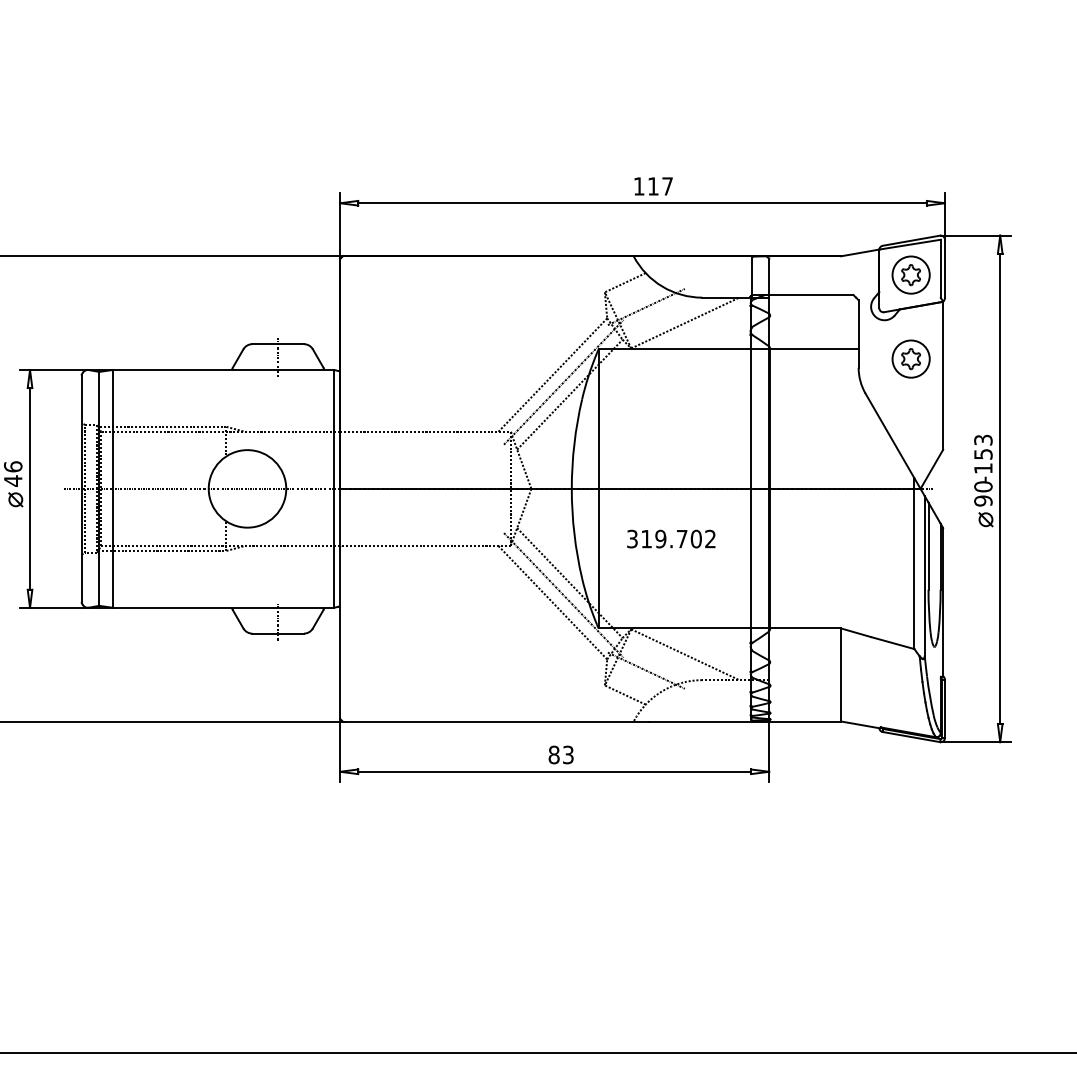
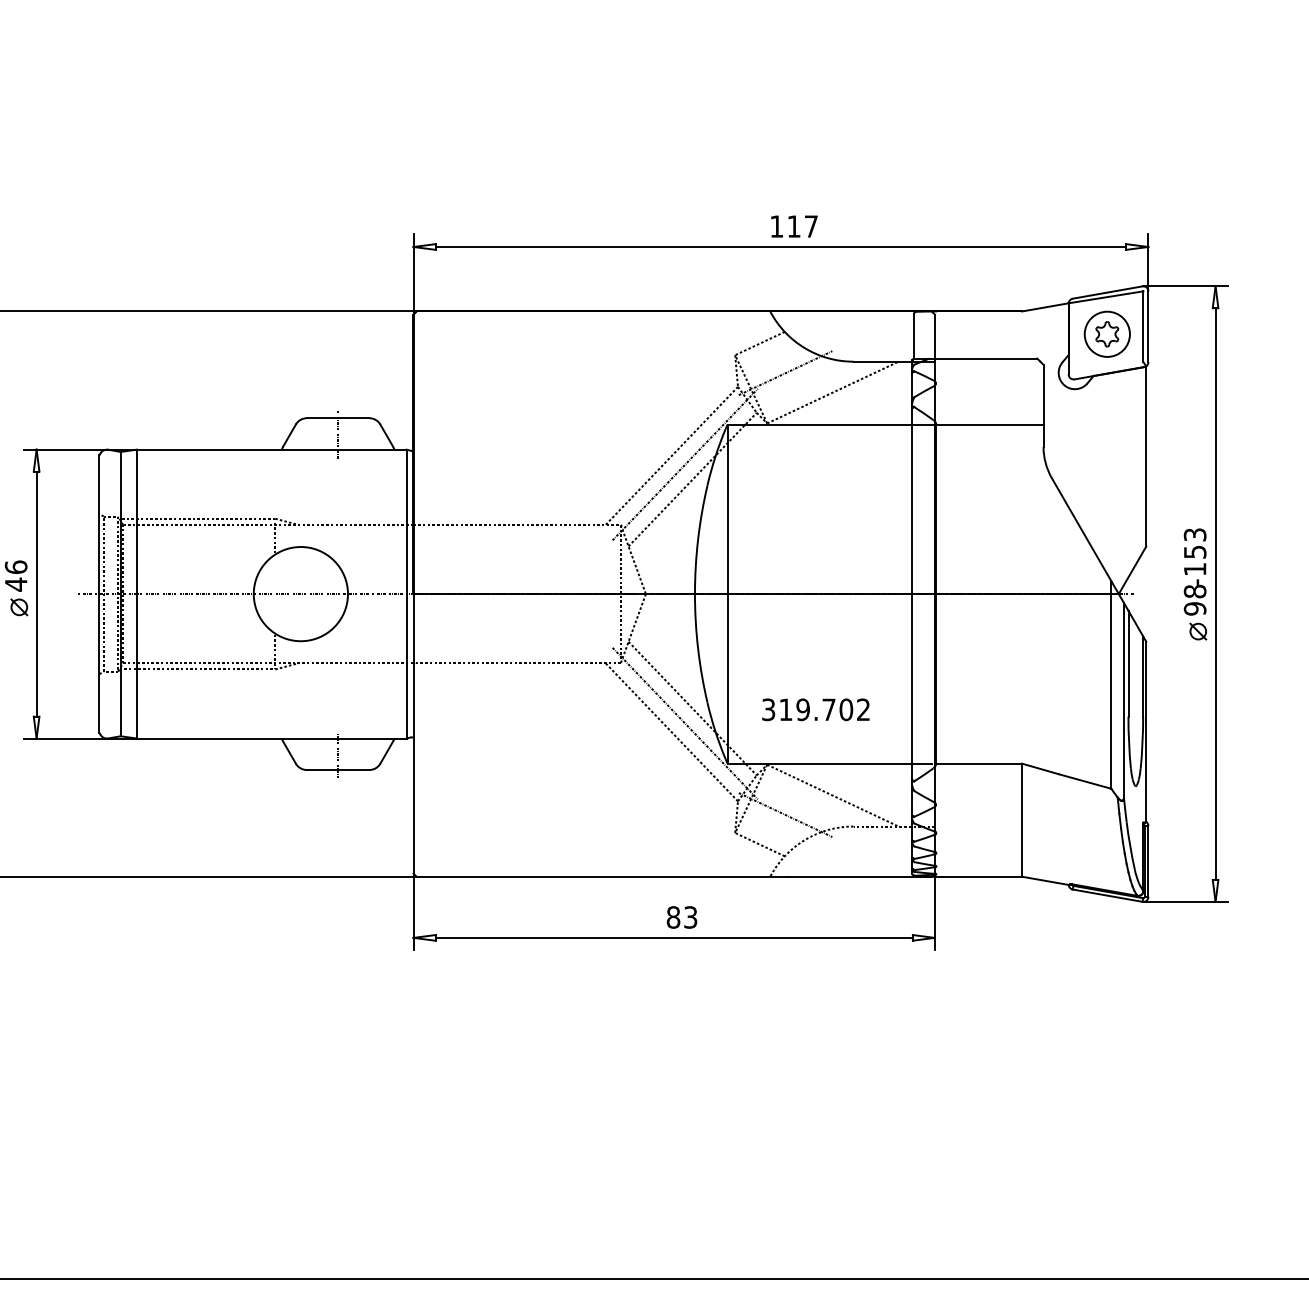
part: (910, 358) -> (1106, 435), removed
text: (983, 486) -> (1195, 591), 90 -> 98
text: (671, 538) -> (816, 709), moved

